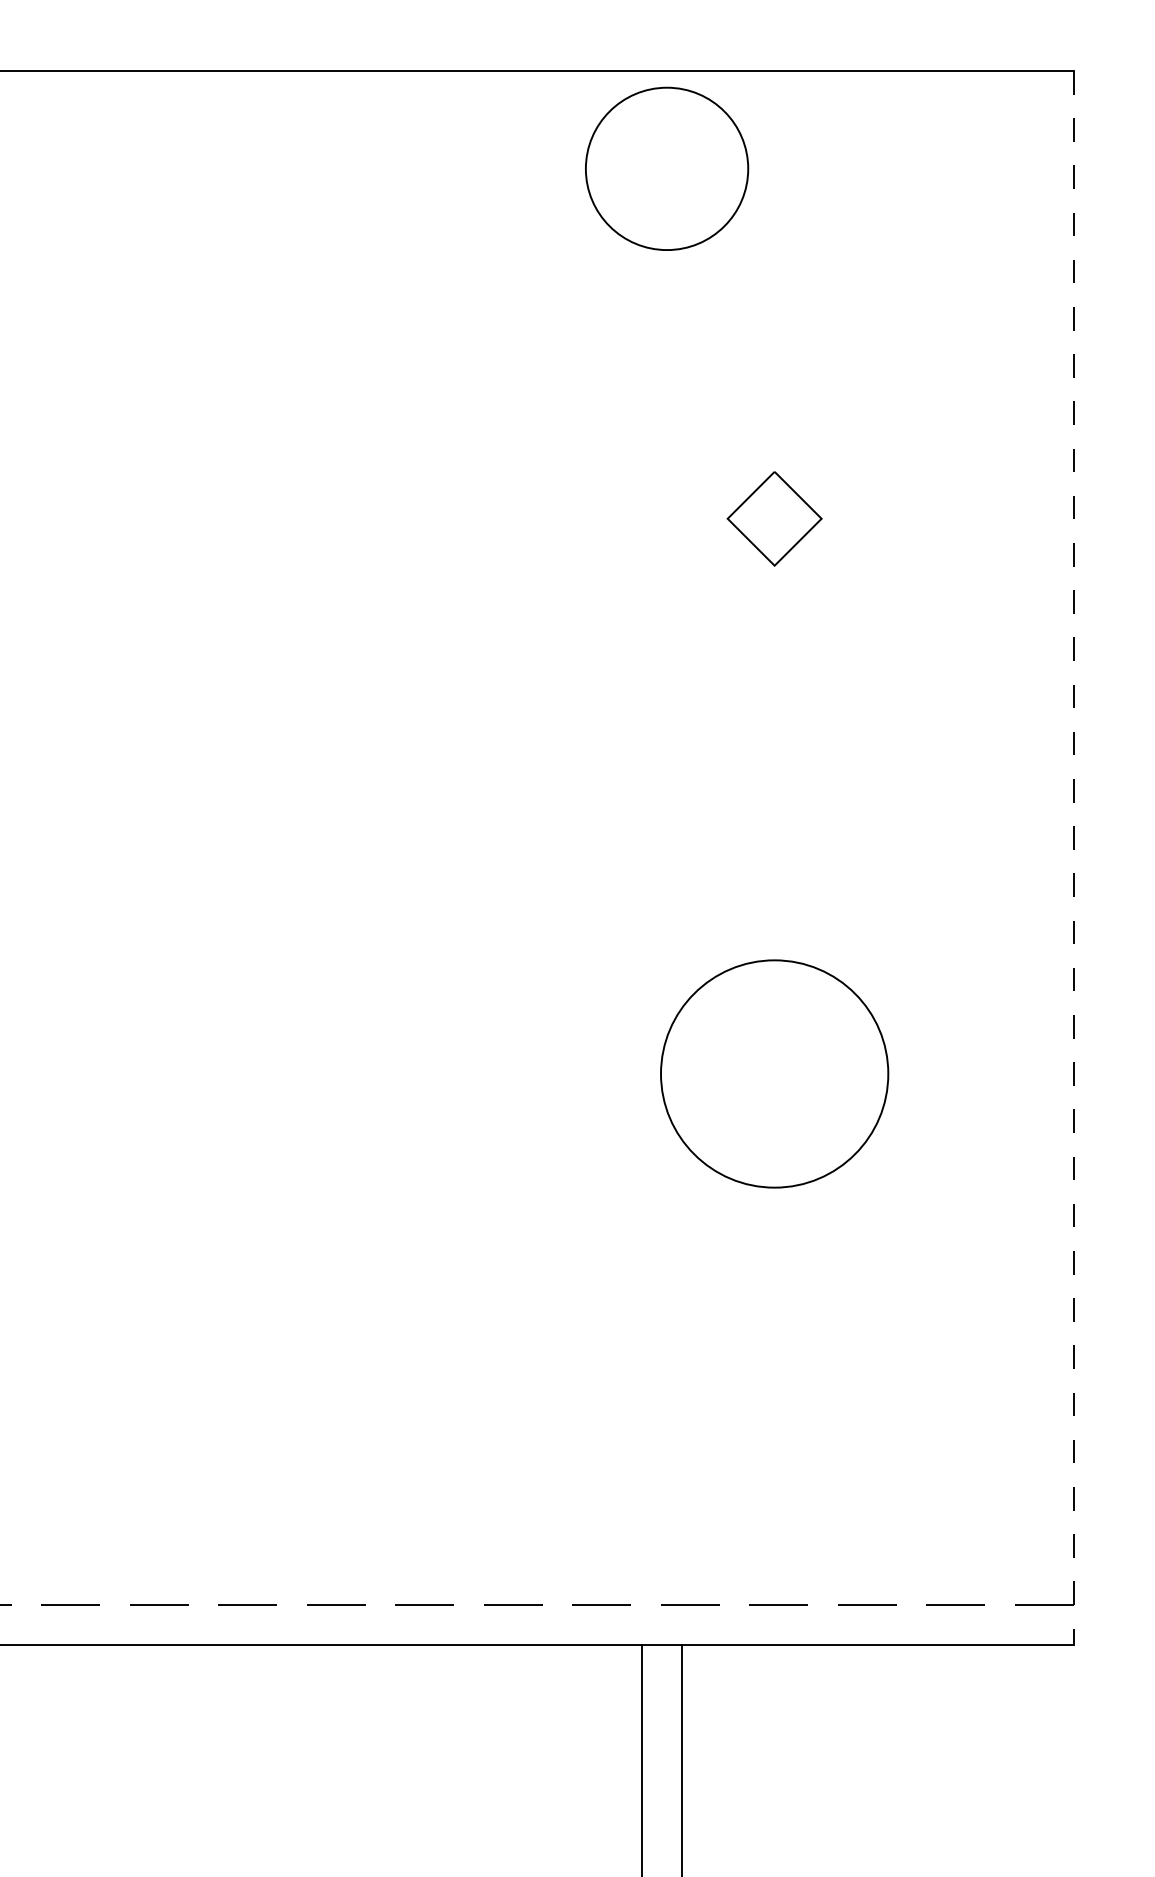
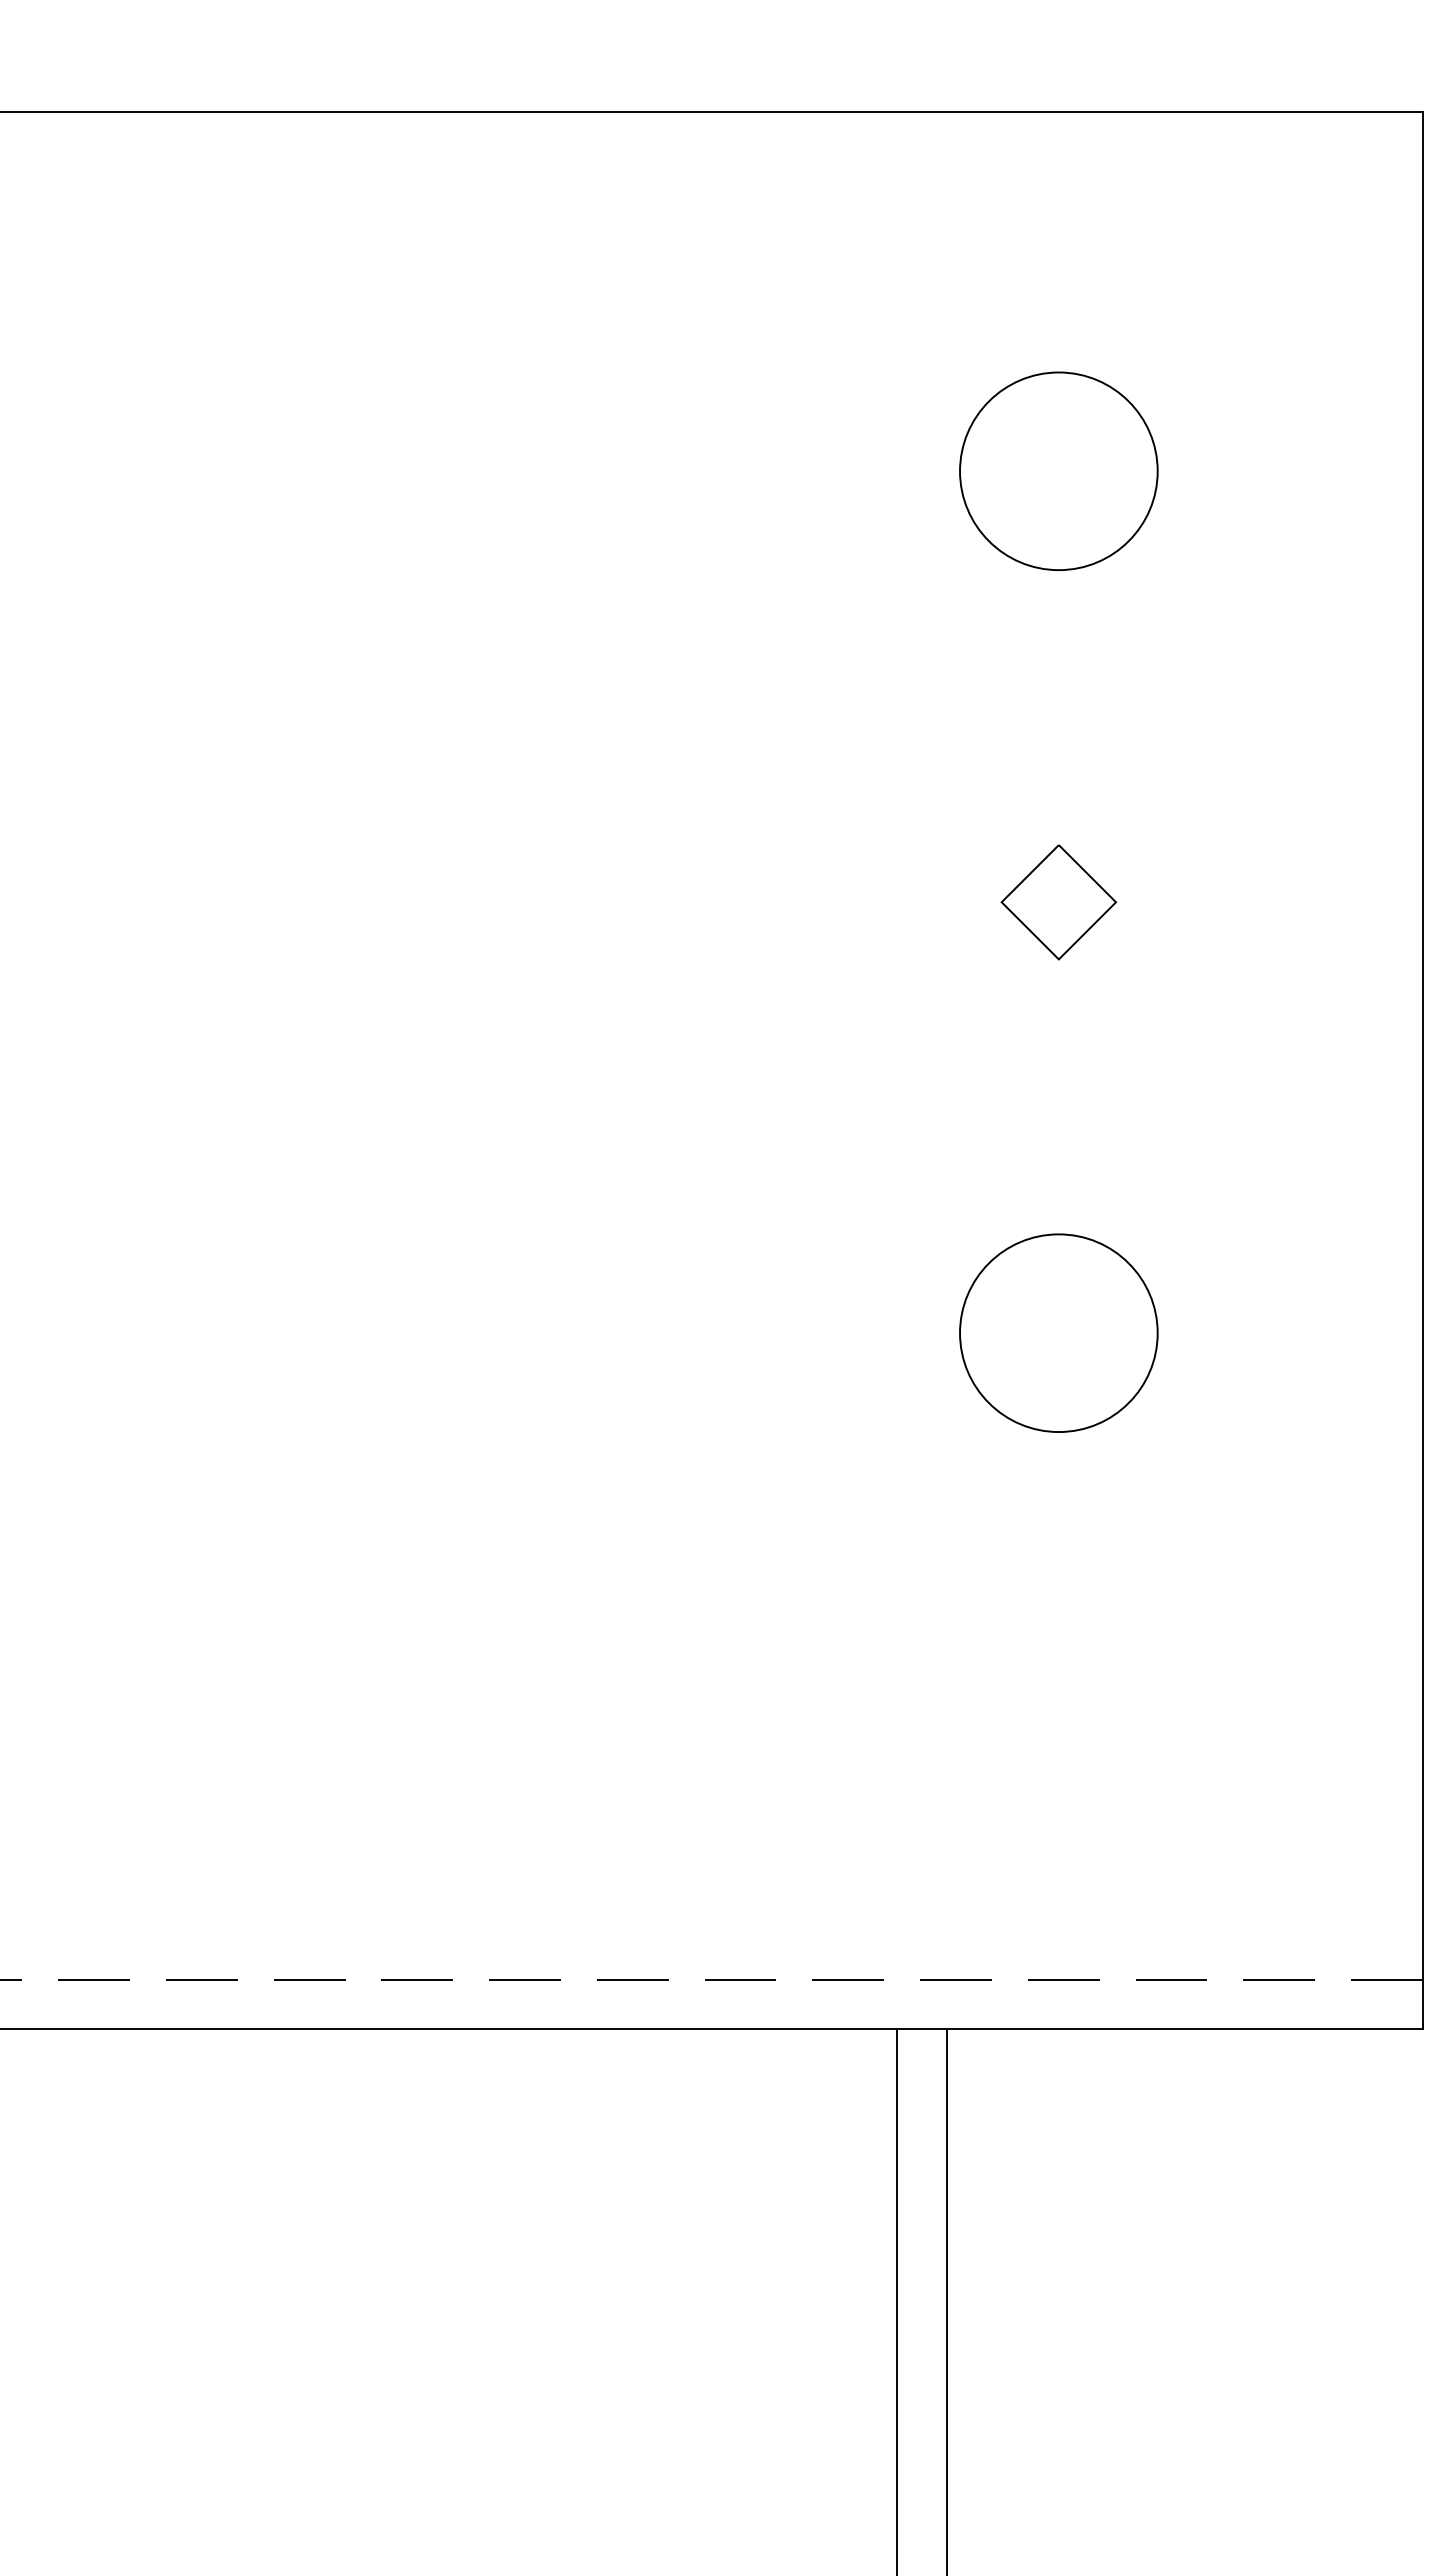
circle: (666, 168) -> (1058, 470), moved
part: (774, 518) -> (1058, 902), moved
line: (1073, 858) -> (1422, 1070), dashed -> solid
circle: (774, 1074) -> (1058, 1333), size x0.71

